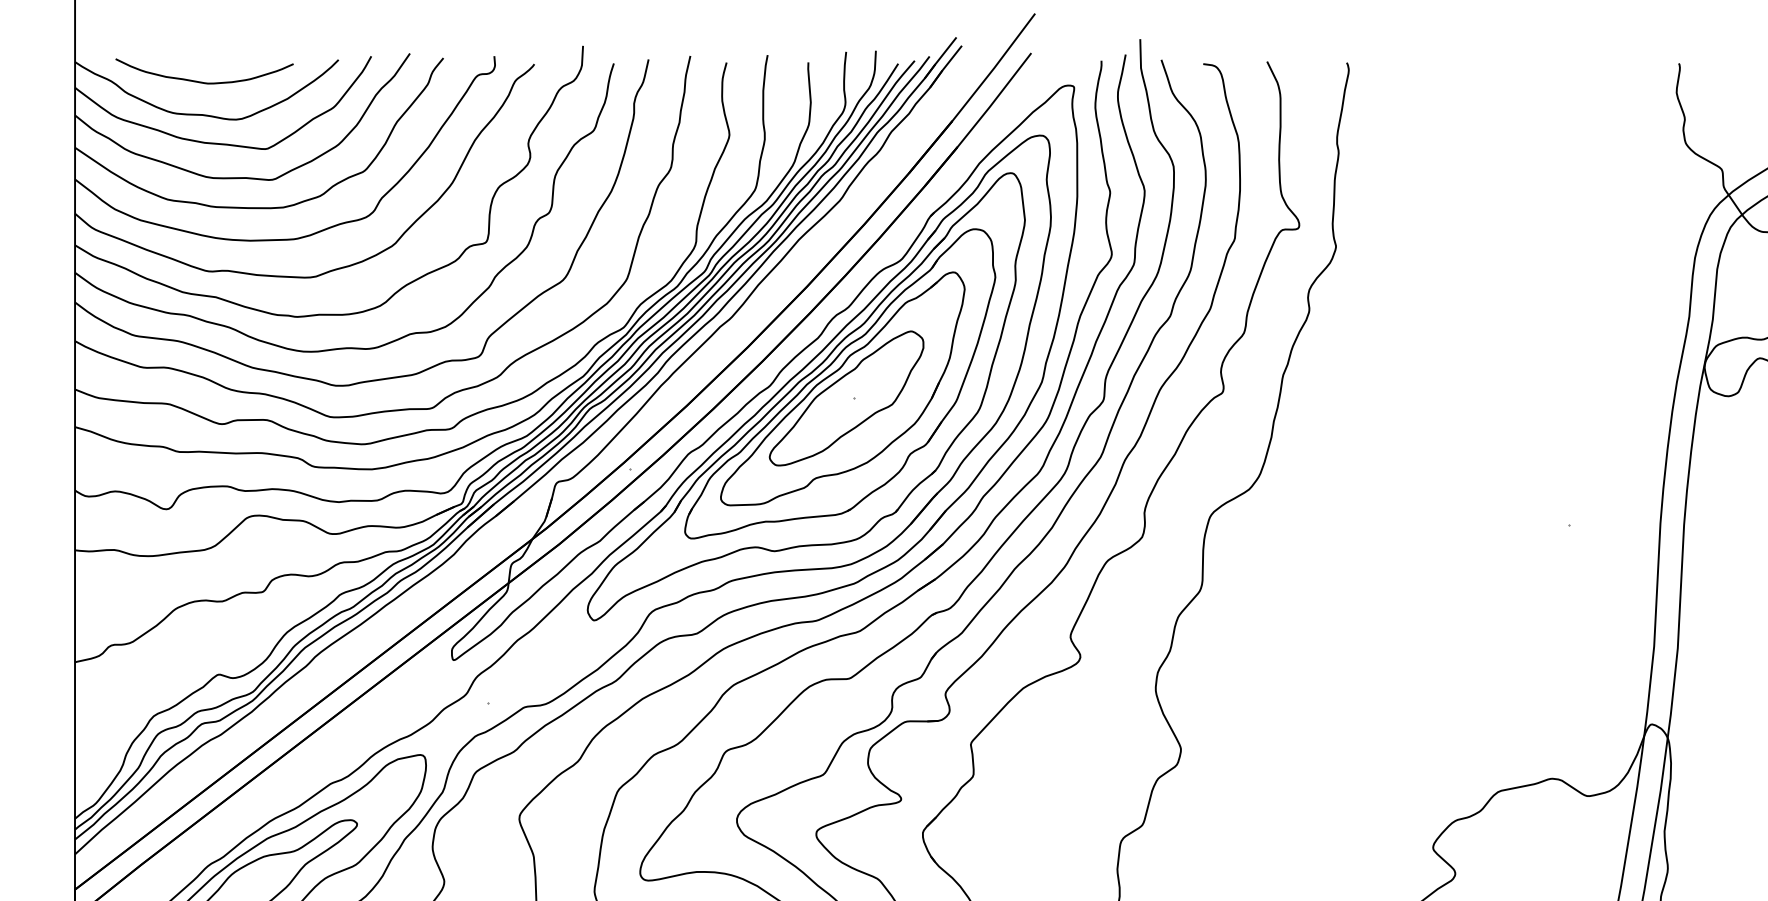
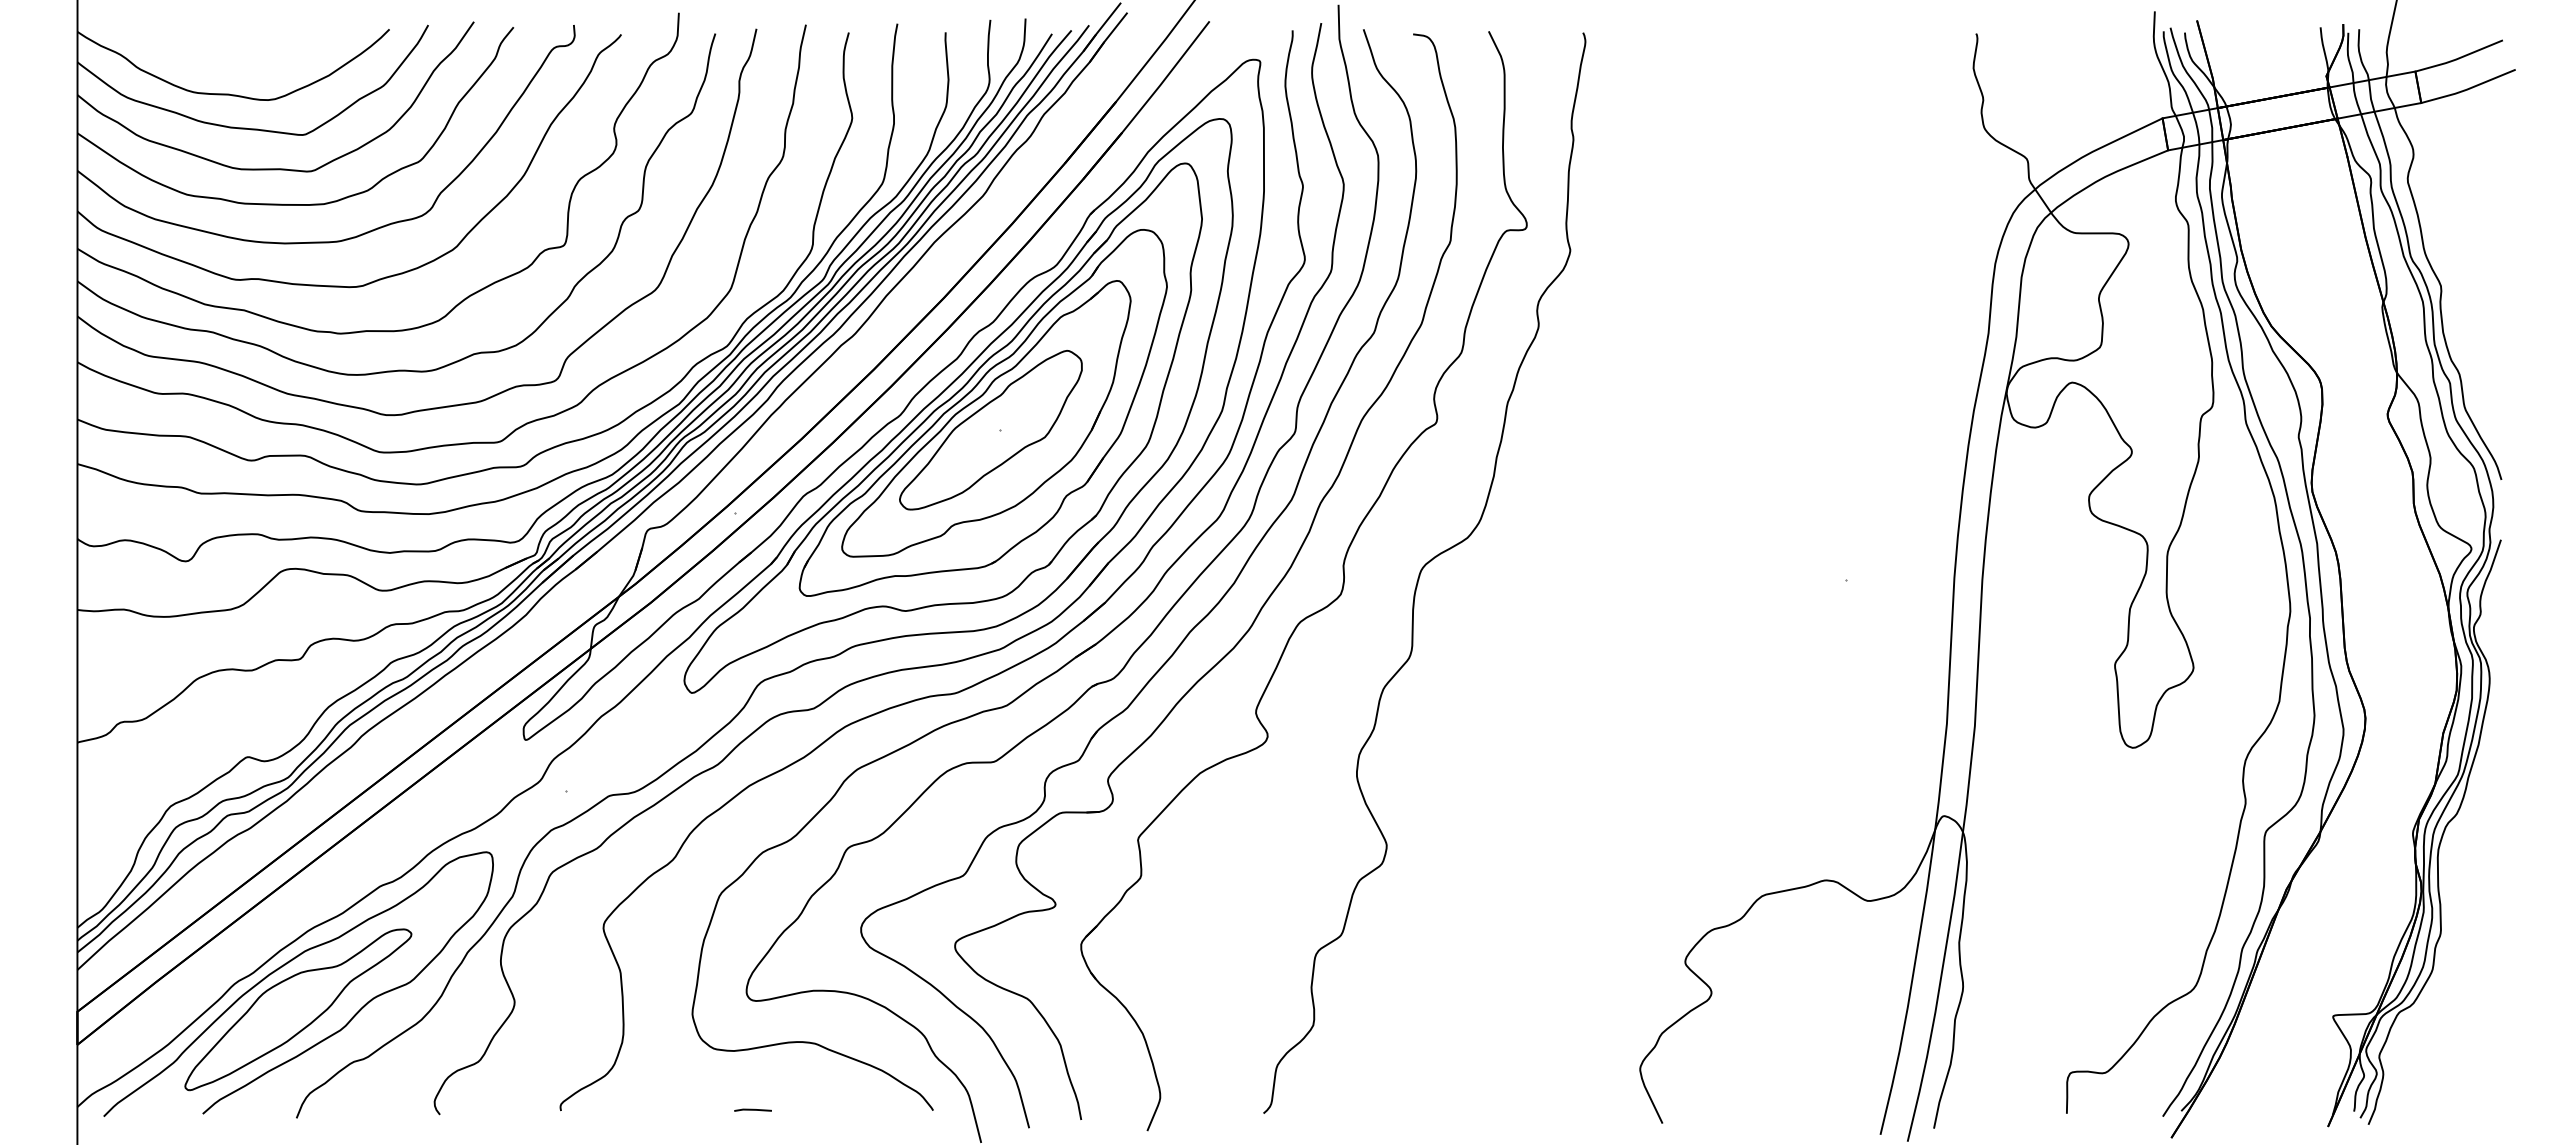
curve: (203, 81) -> (229, 55), removed

